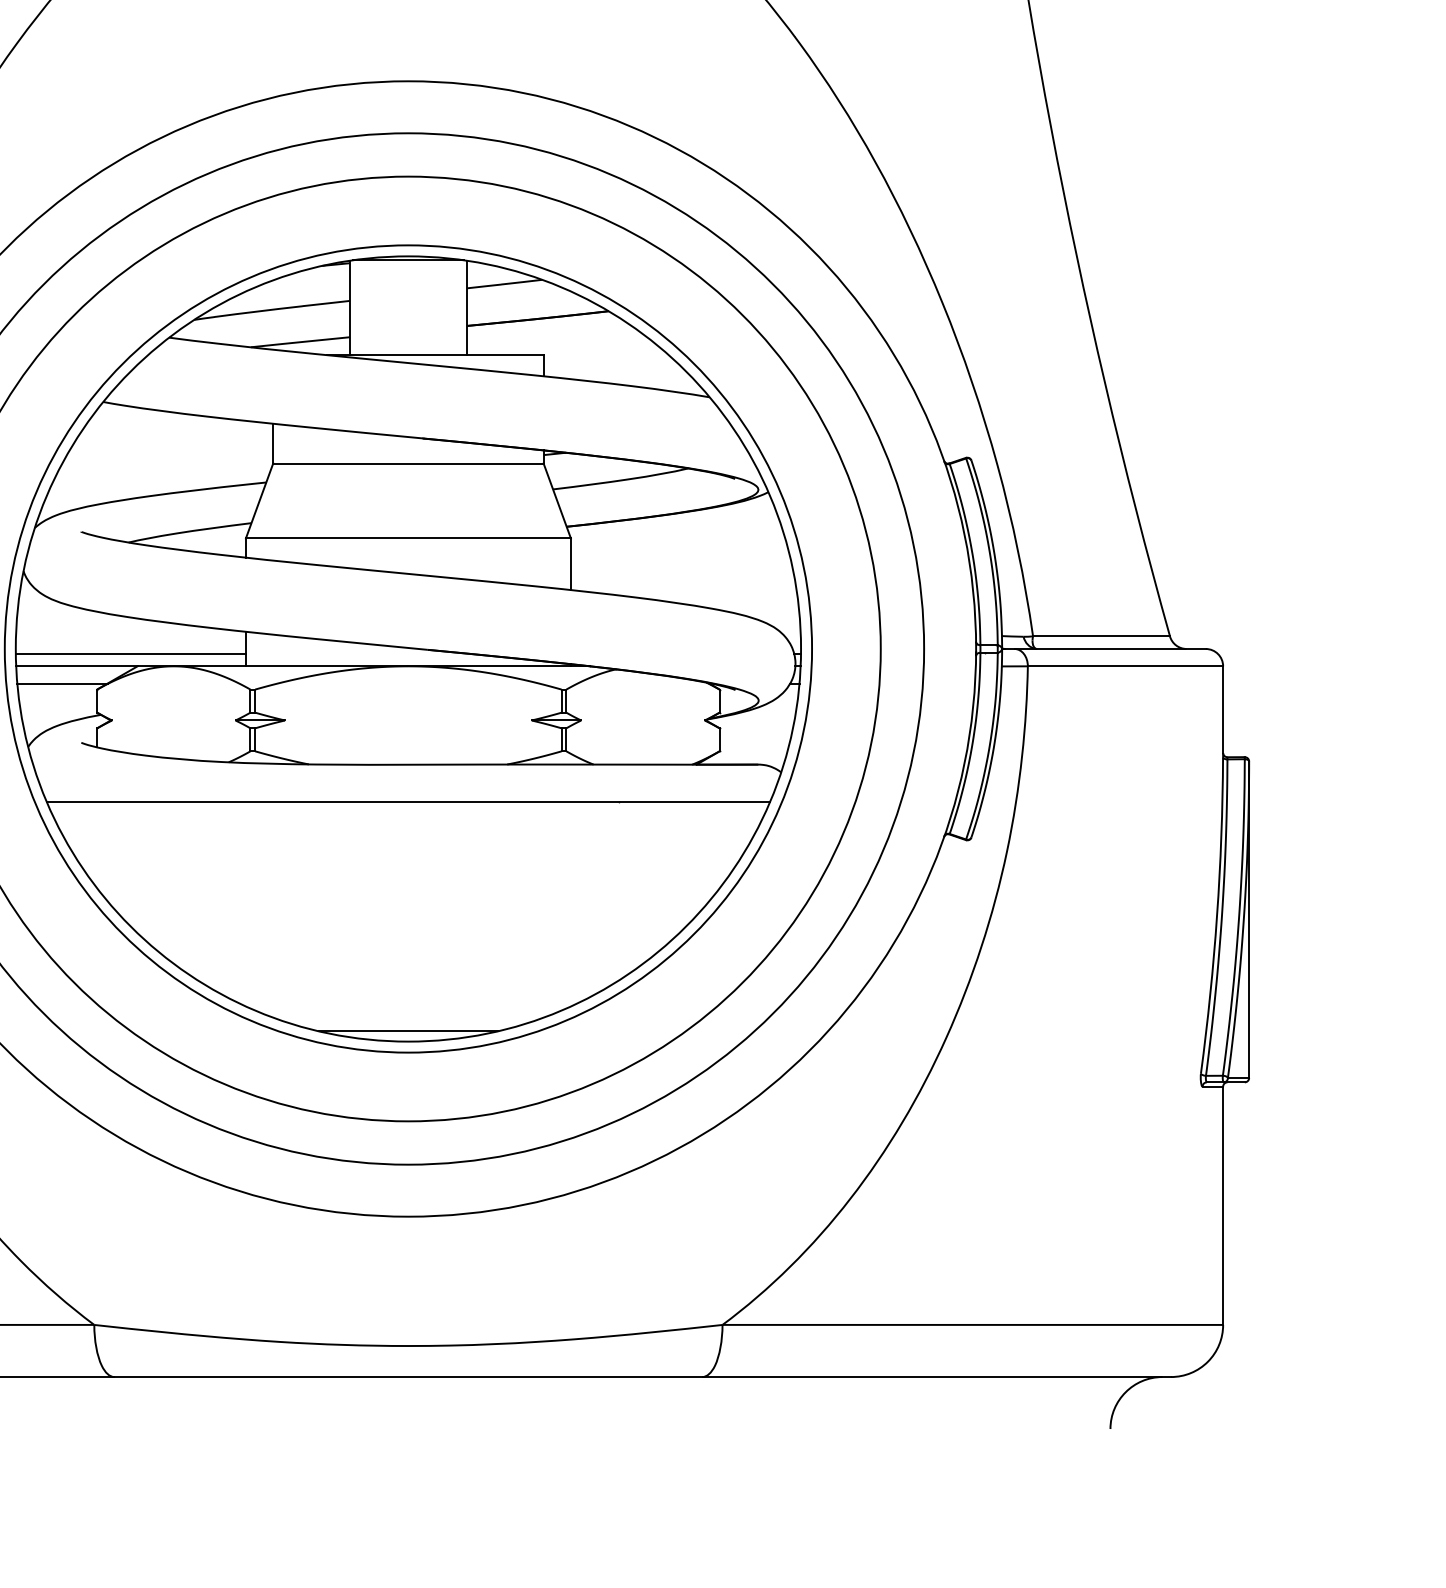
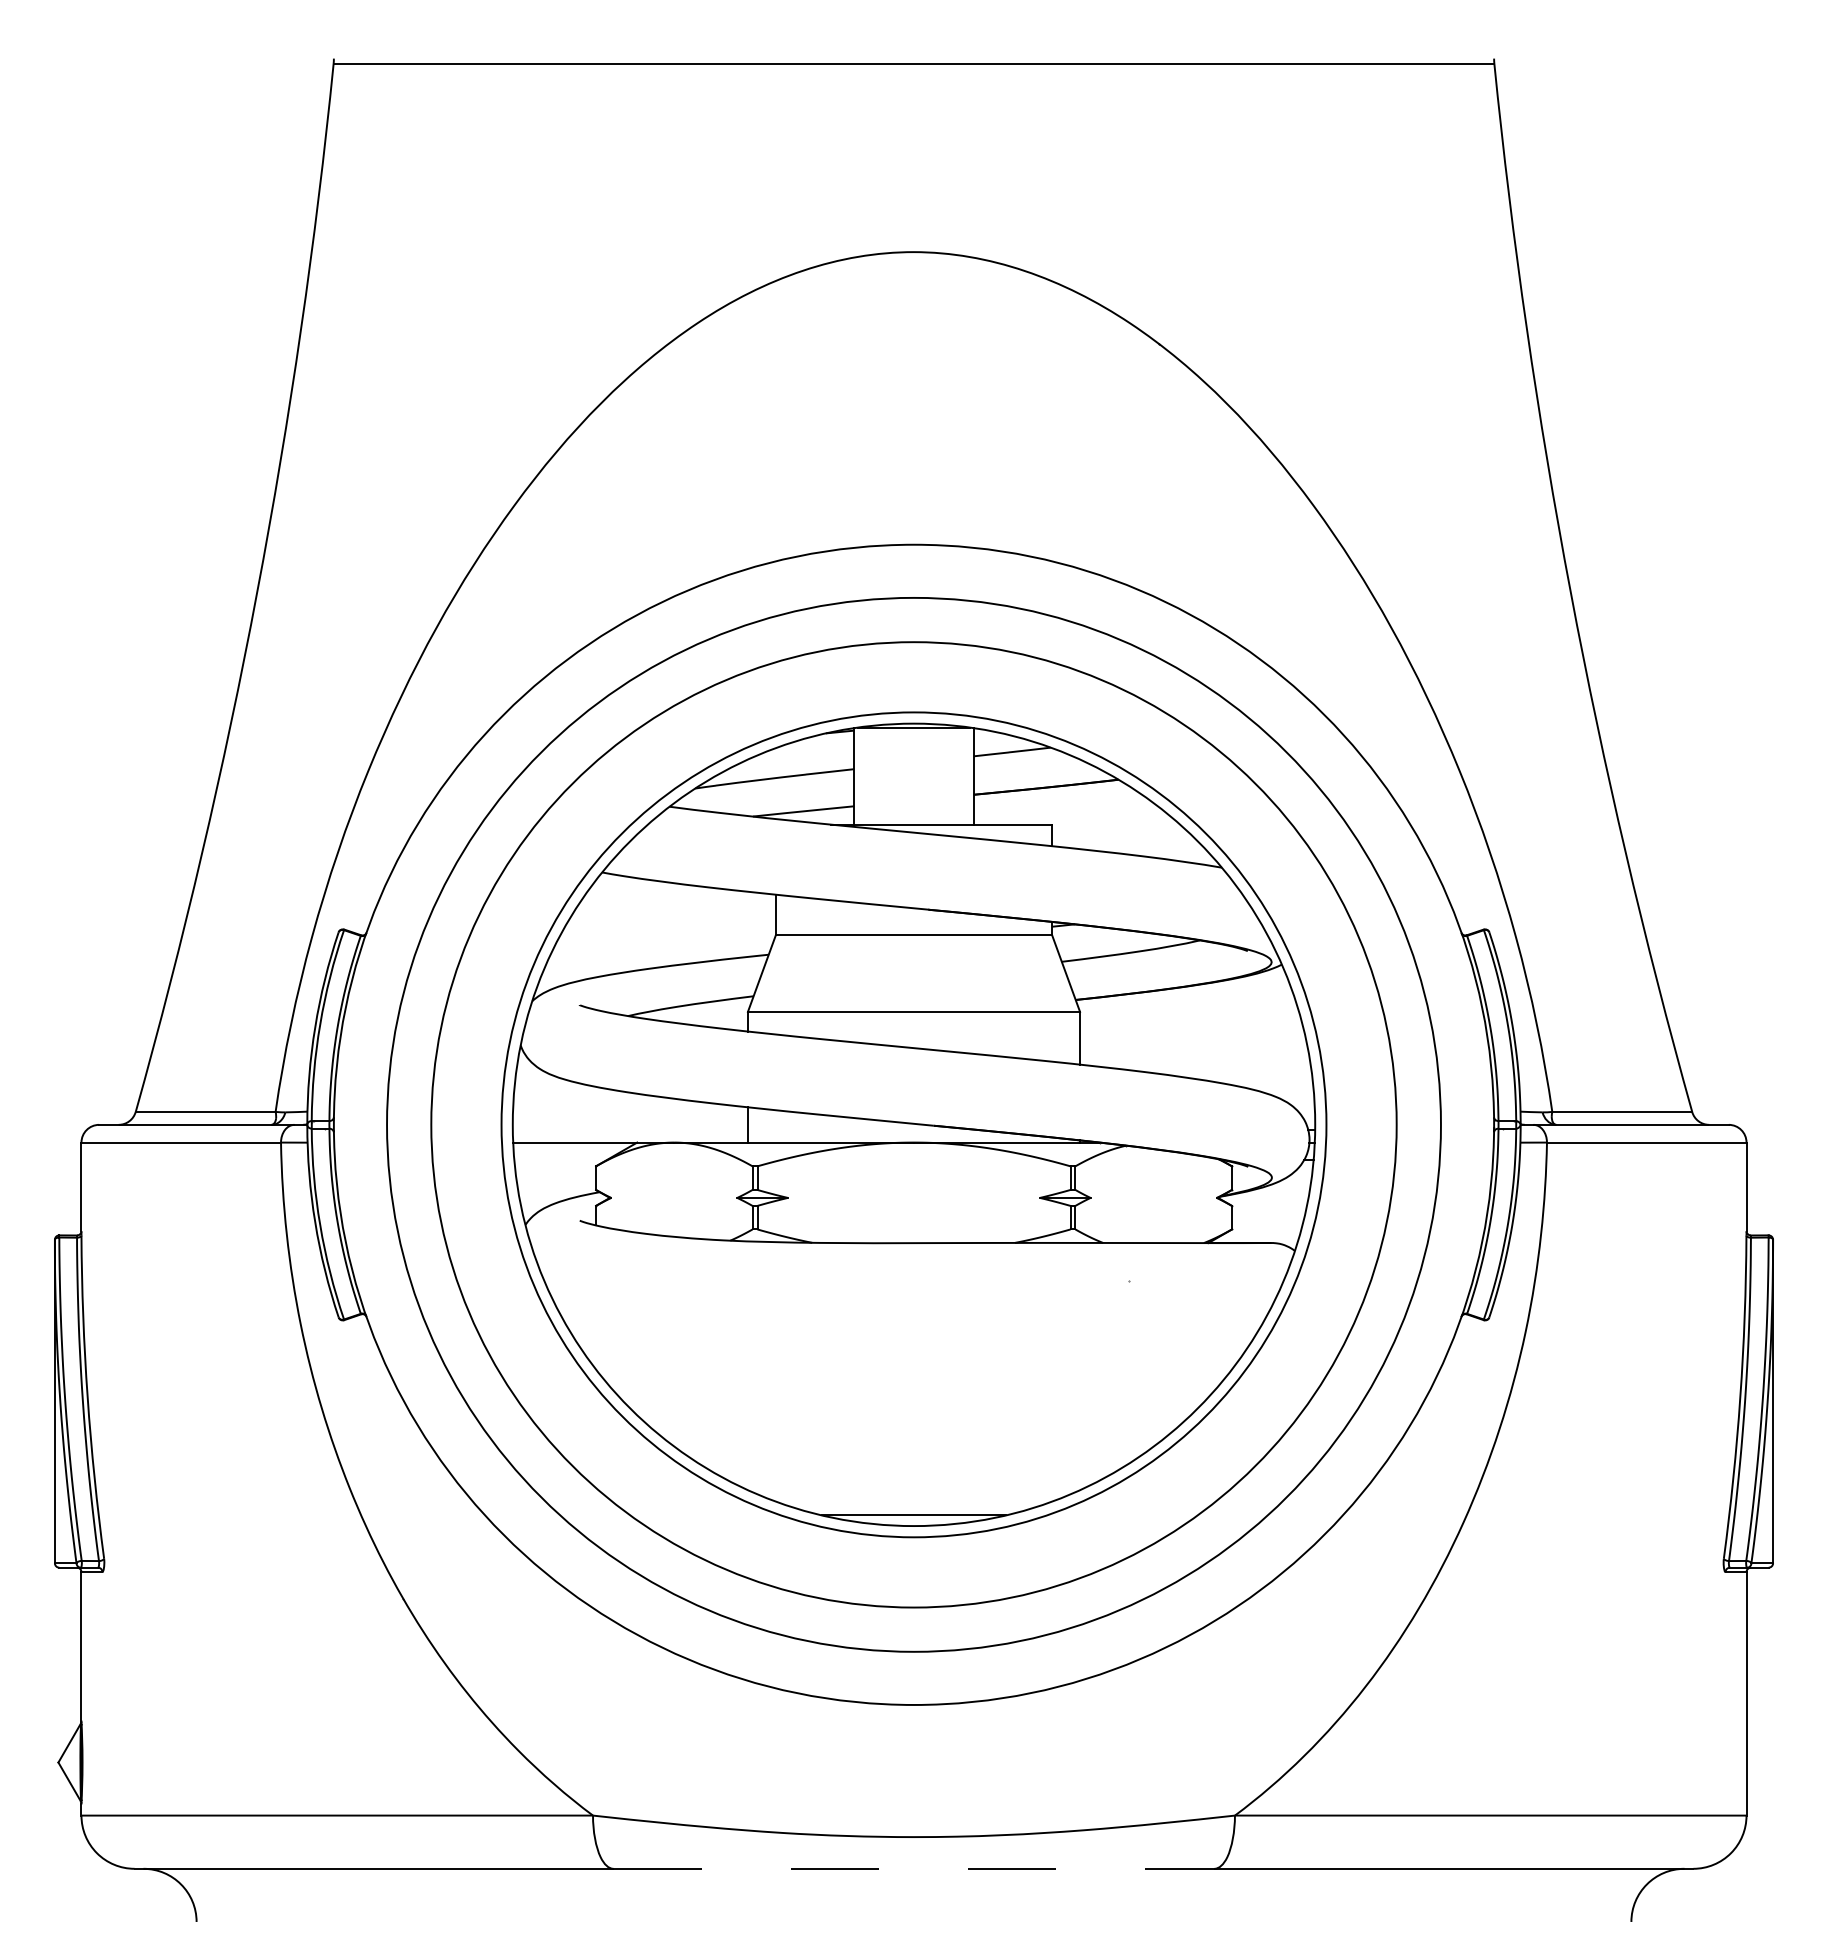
line: (130, 653) -> (629, 1129), removed
line: (62, 683) -> (560, 1160), removed
line: (407, 801) -> (913, 1280), removed
line: (408, 1376) -> (914, 1868), solid -> dashed

